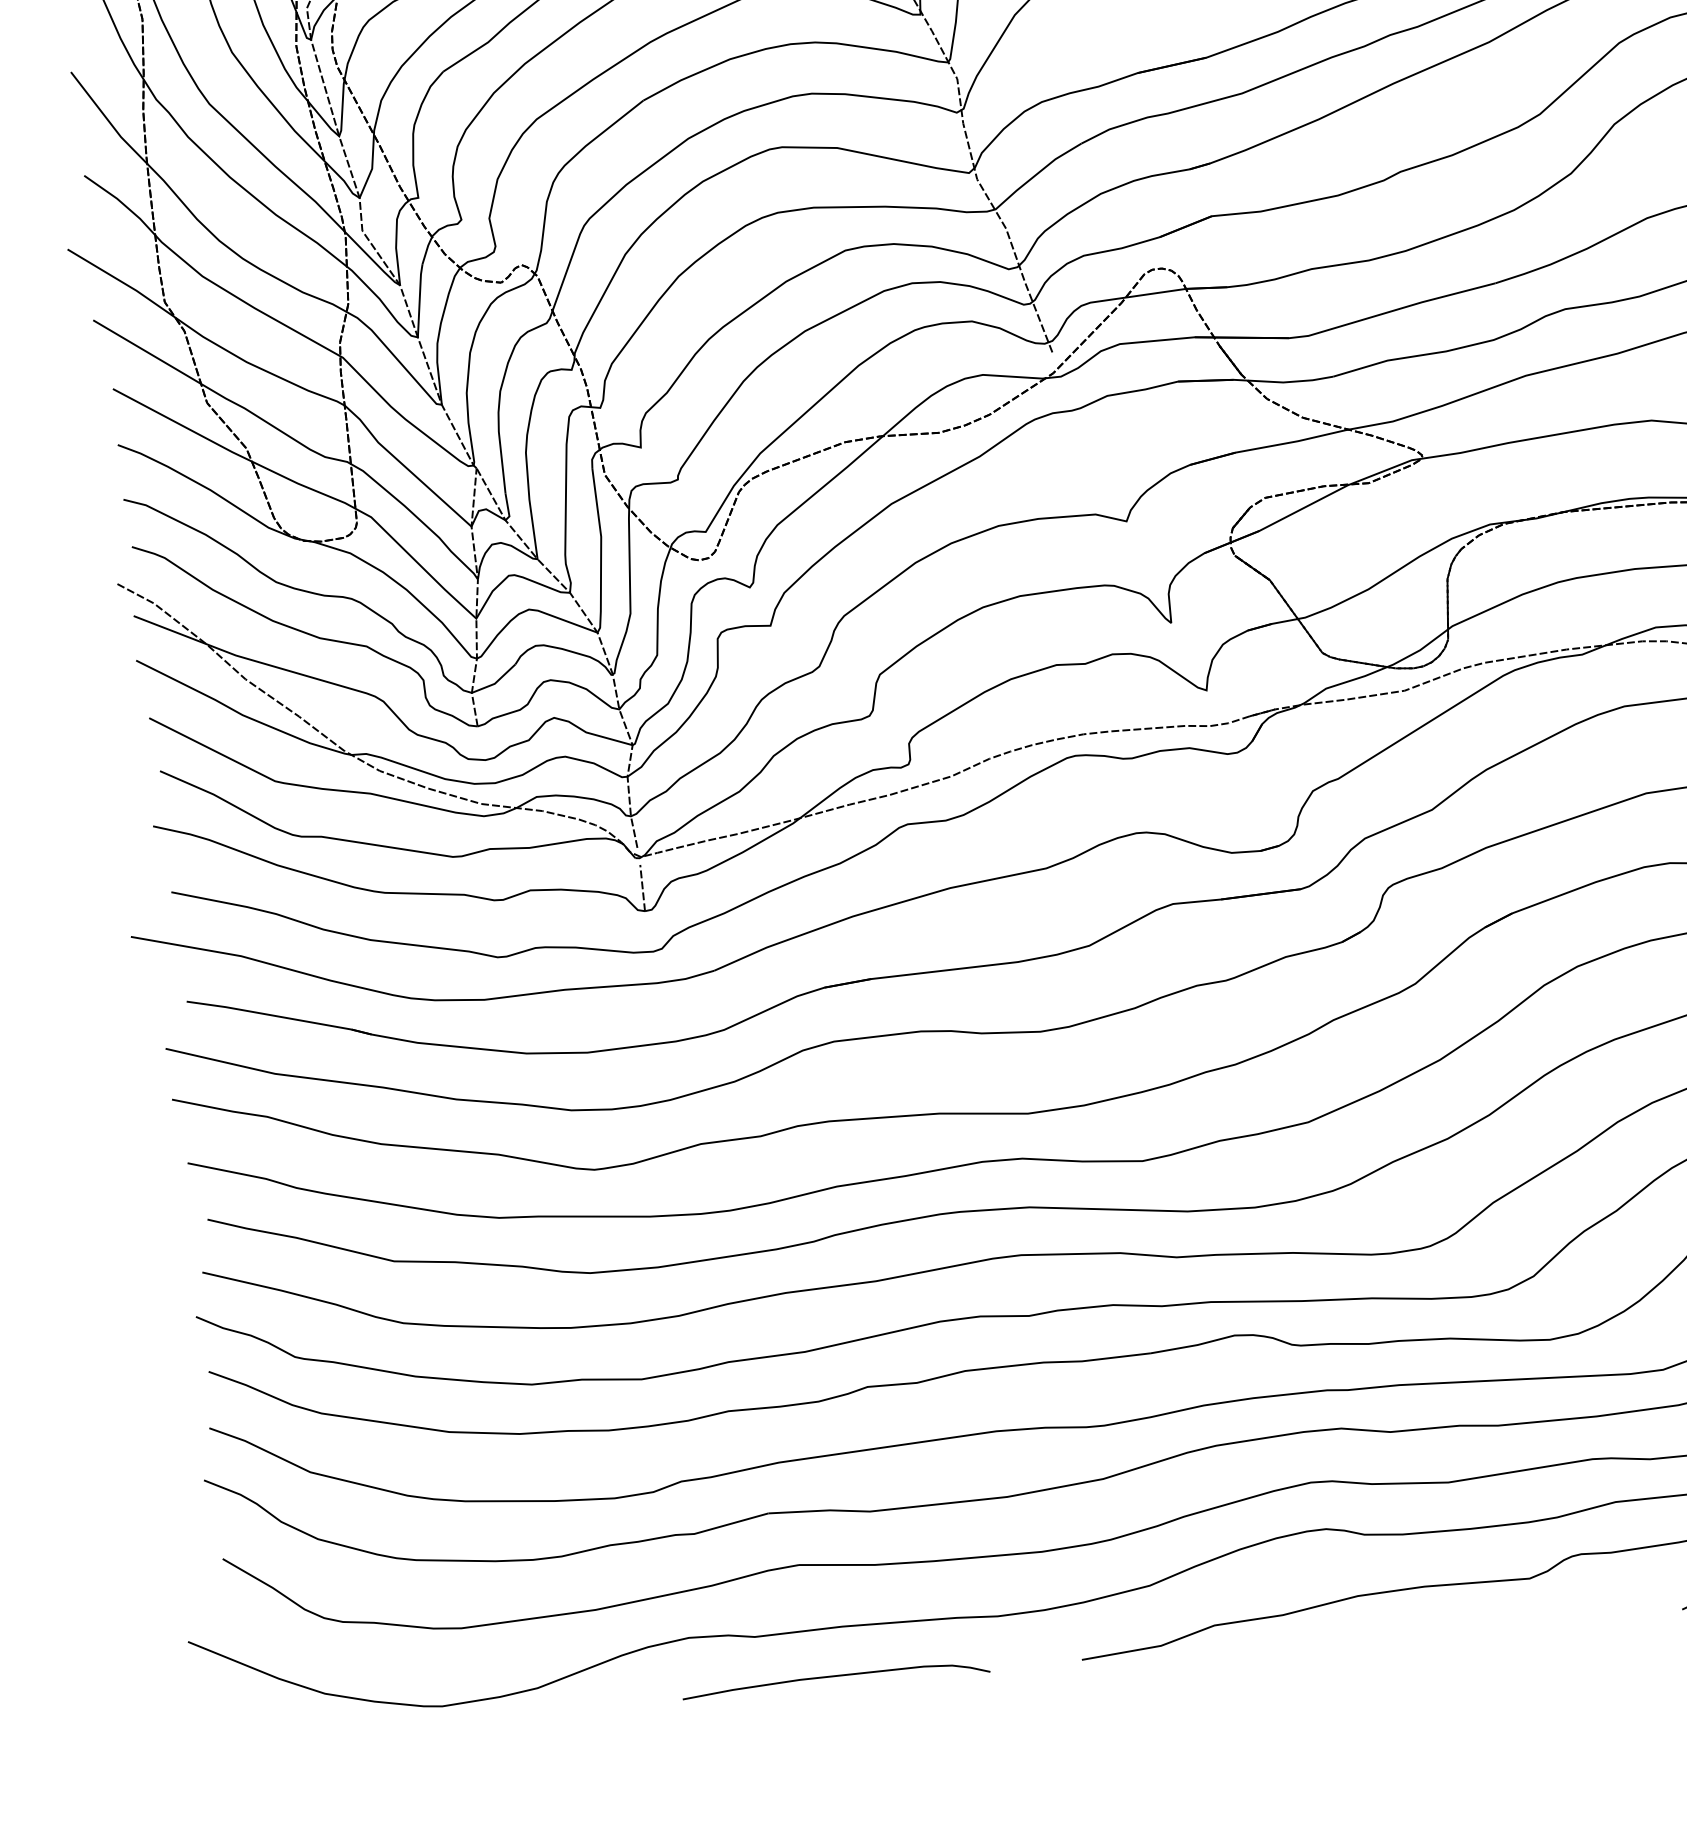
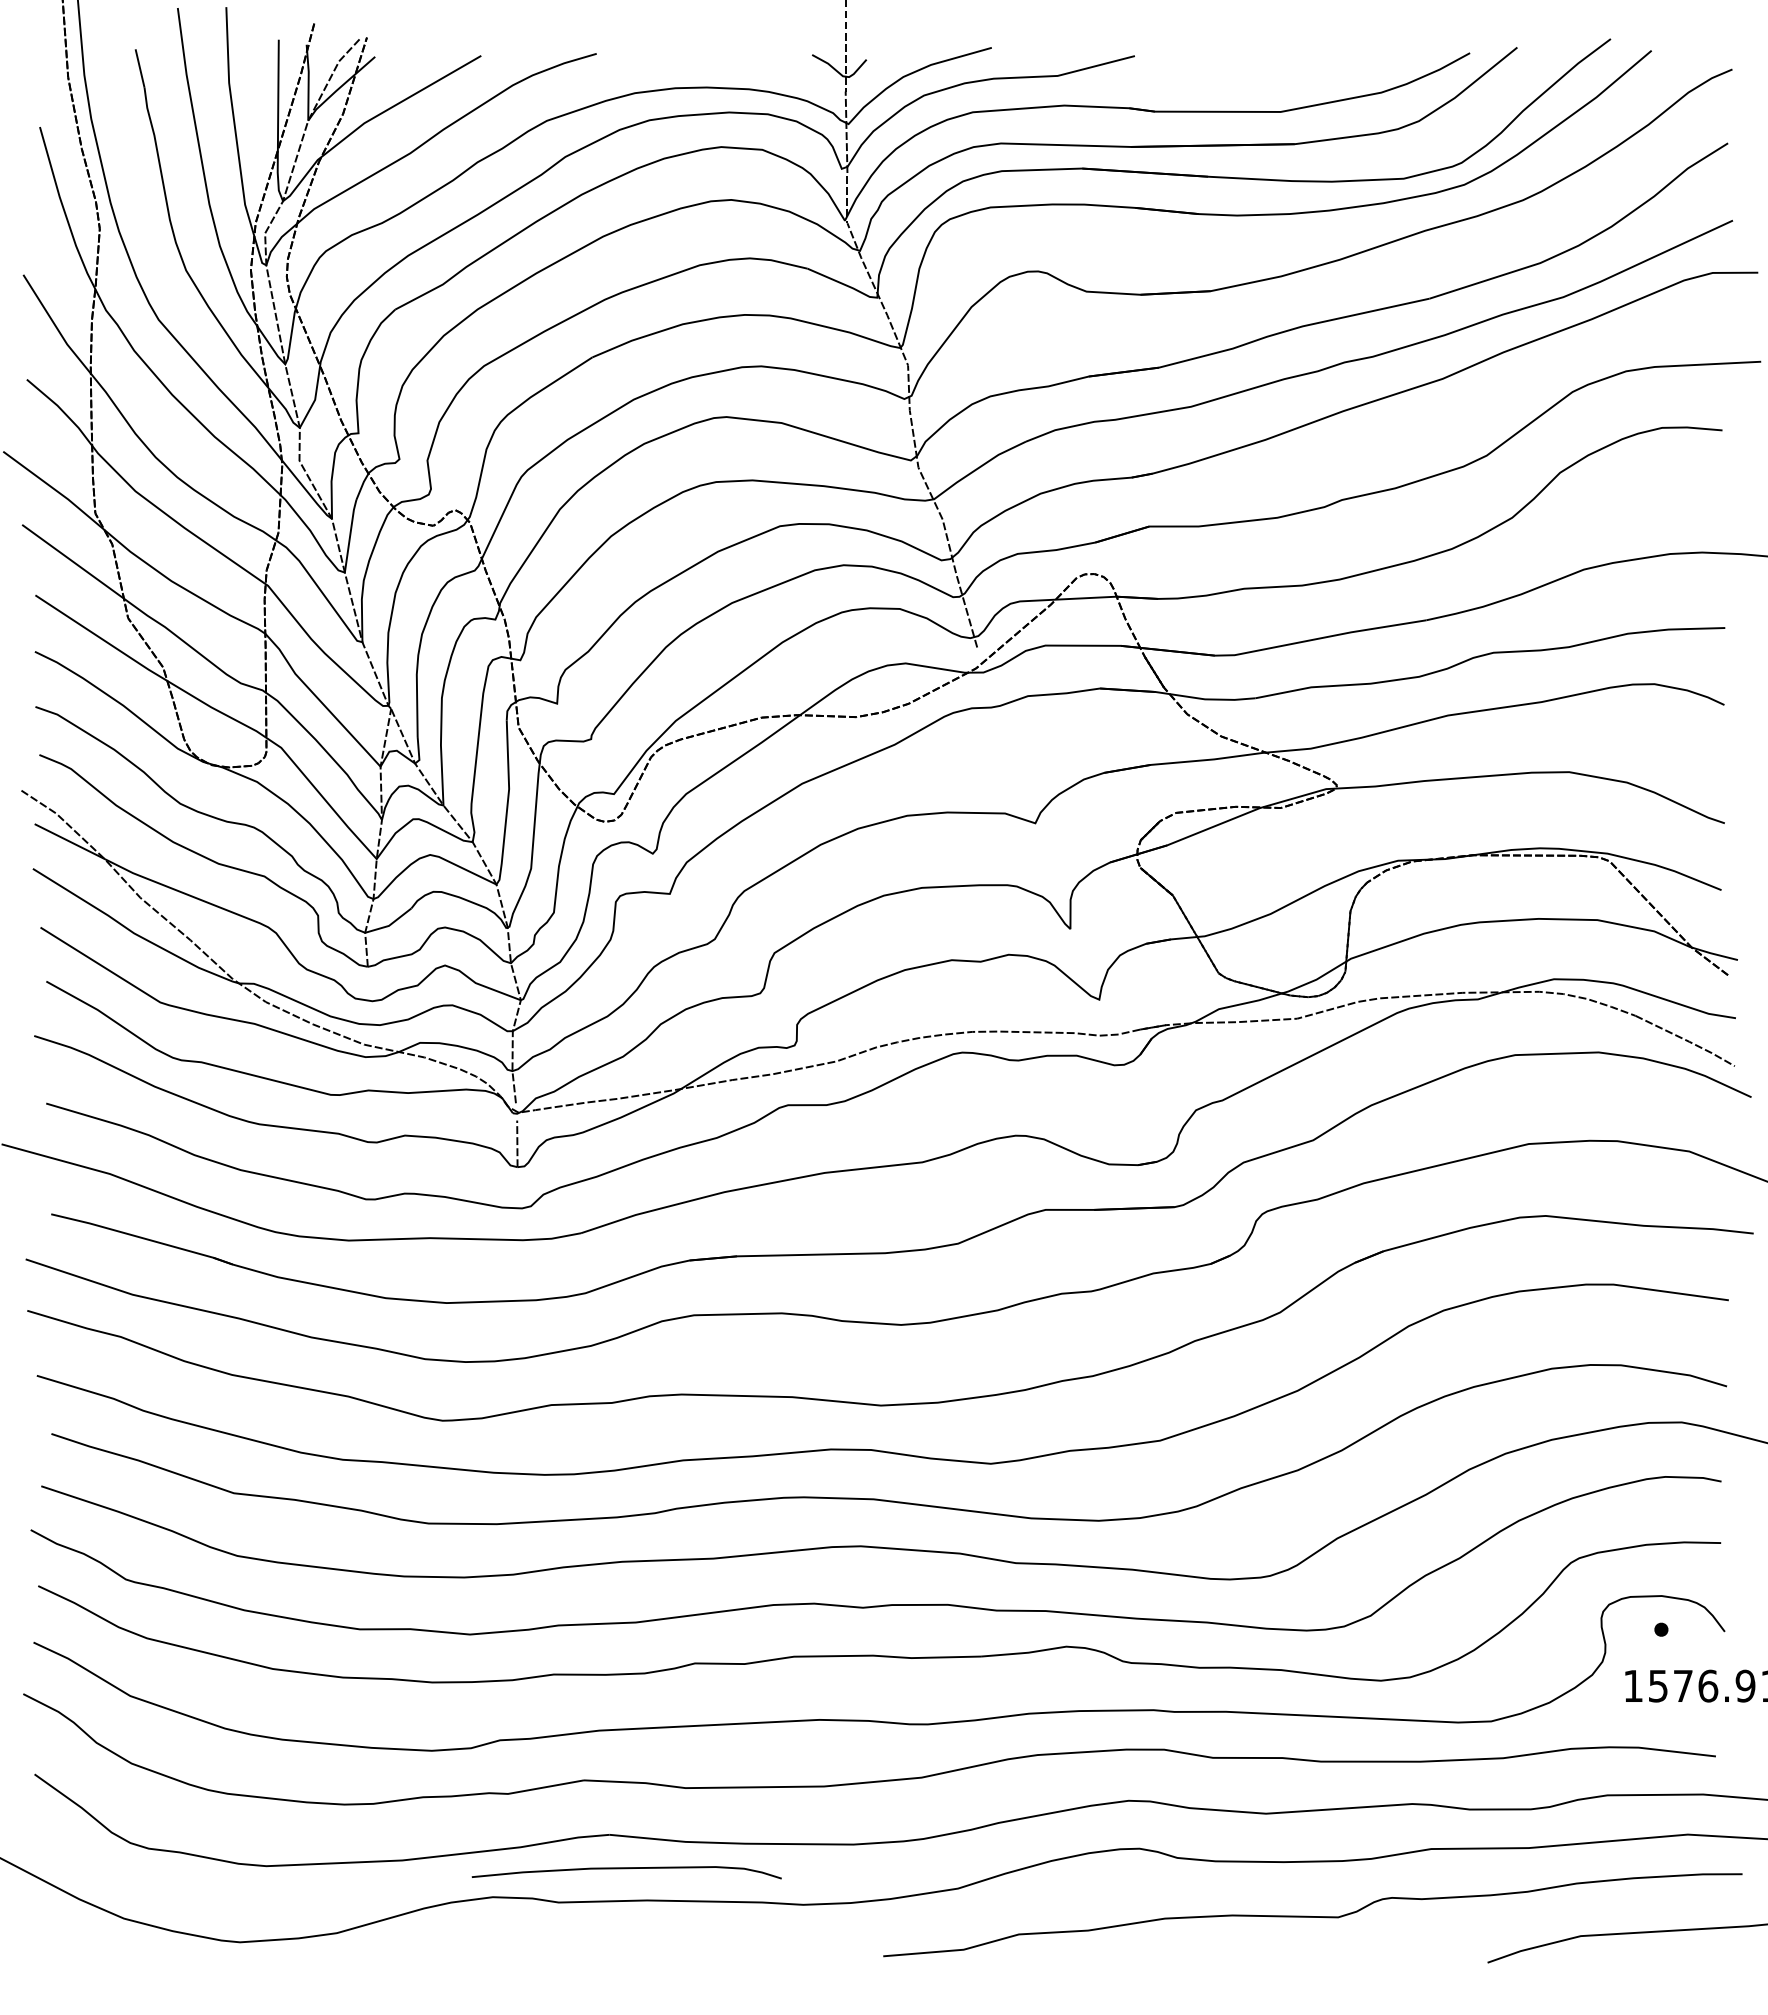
curve: (835, 1677) -> (626, 1869), moved

